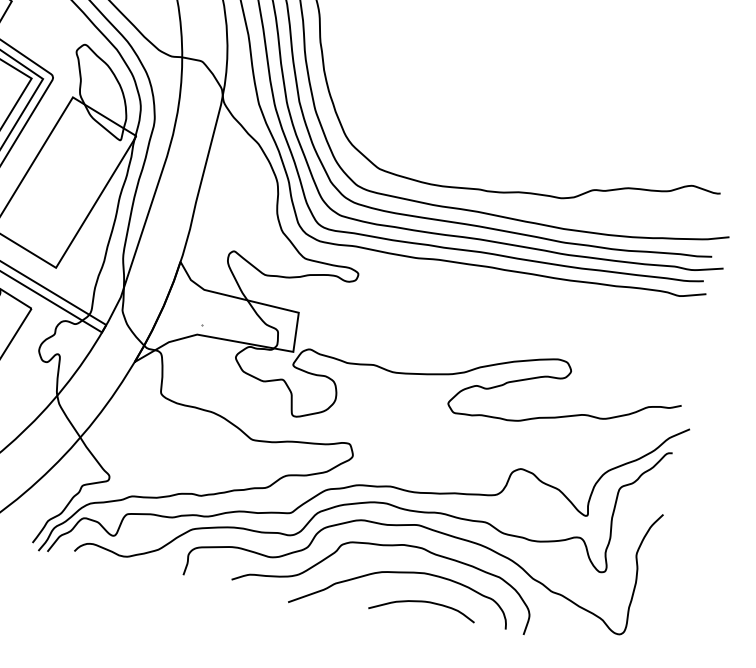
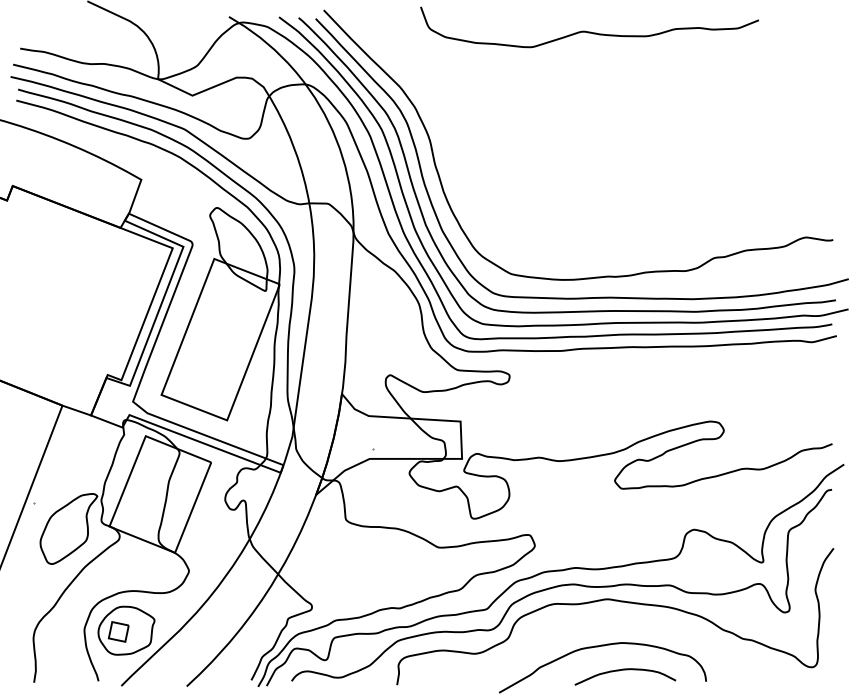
curve: (386, 546) -> (581, 624), removed

